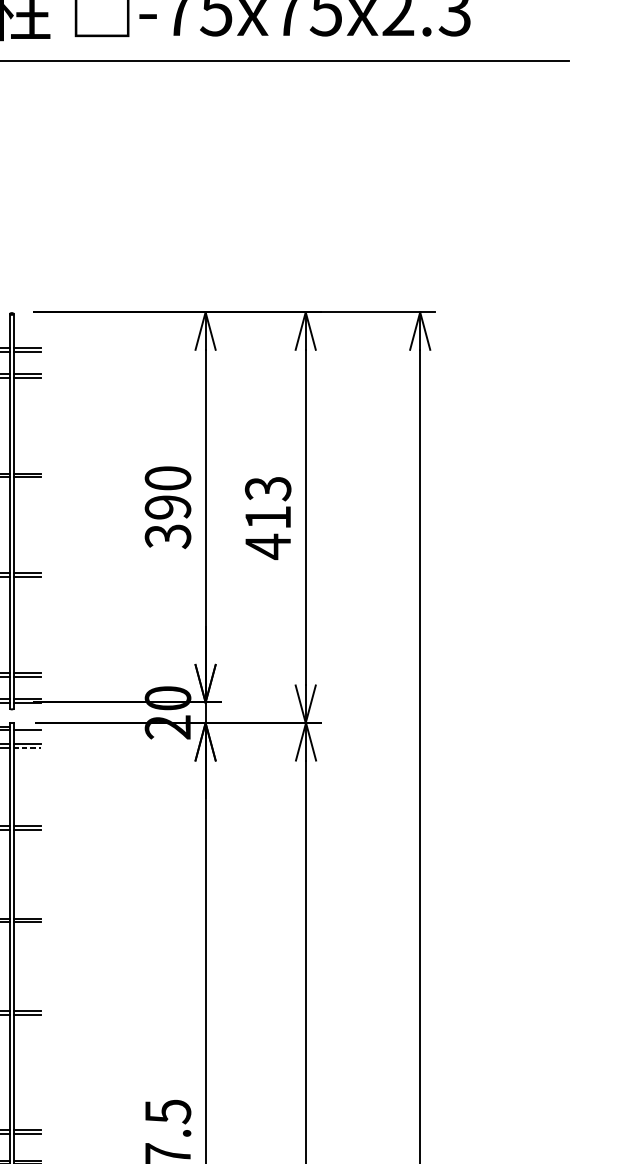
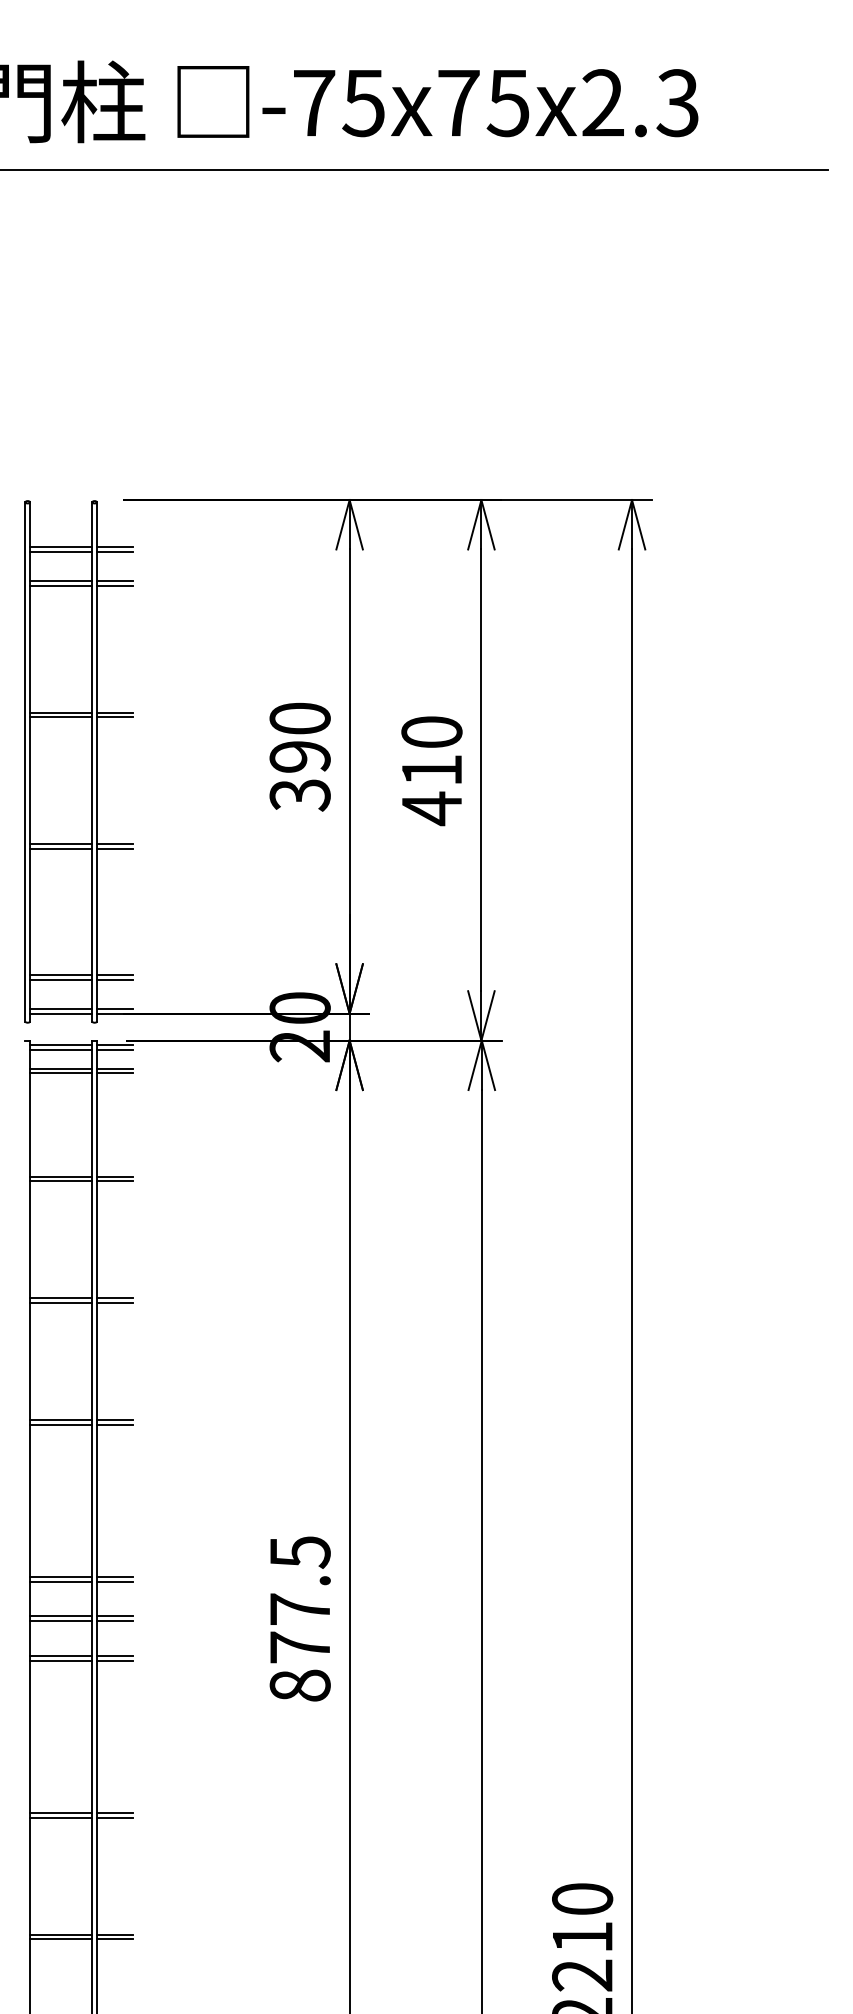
text: (267, 488) -> (431, 732), 413 -> 410
line: (27, 726) -> (115, 1045), added
line: (27, 748) -> (115, 1073), dashed -> solid

